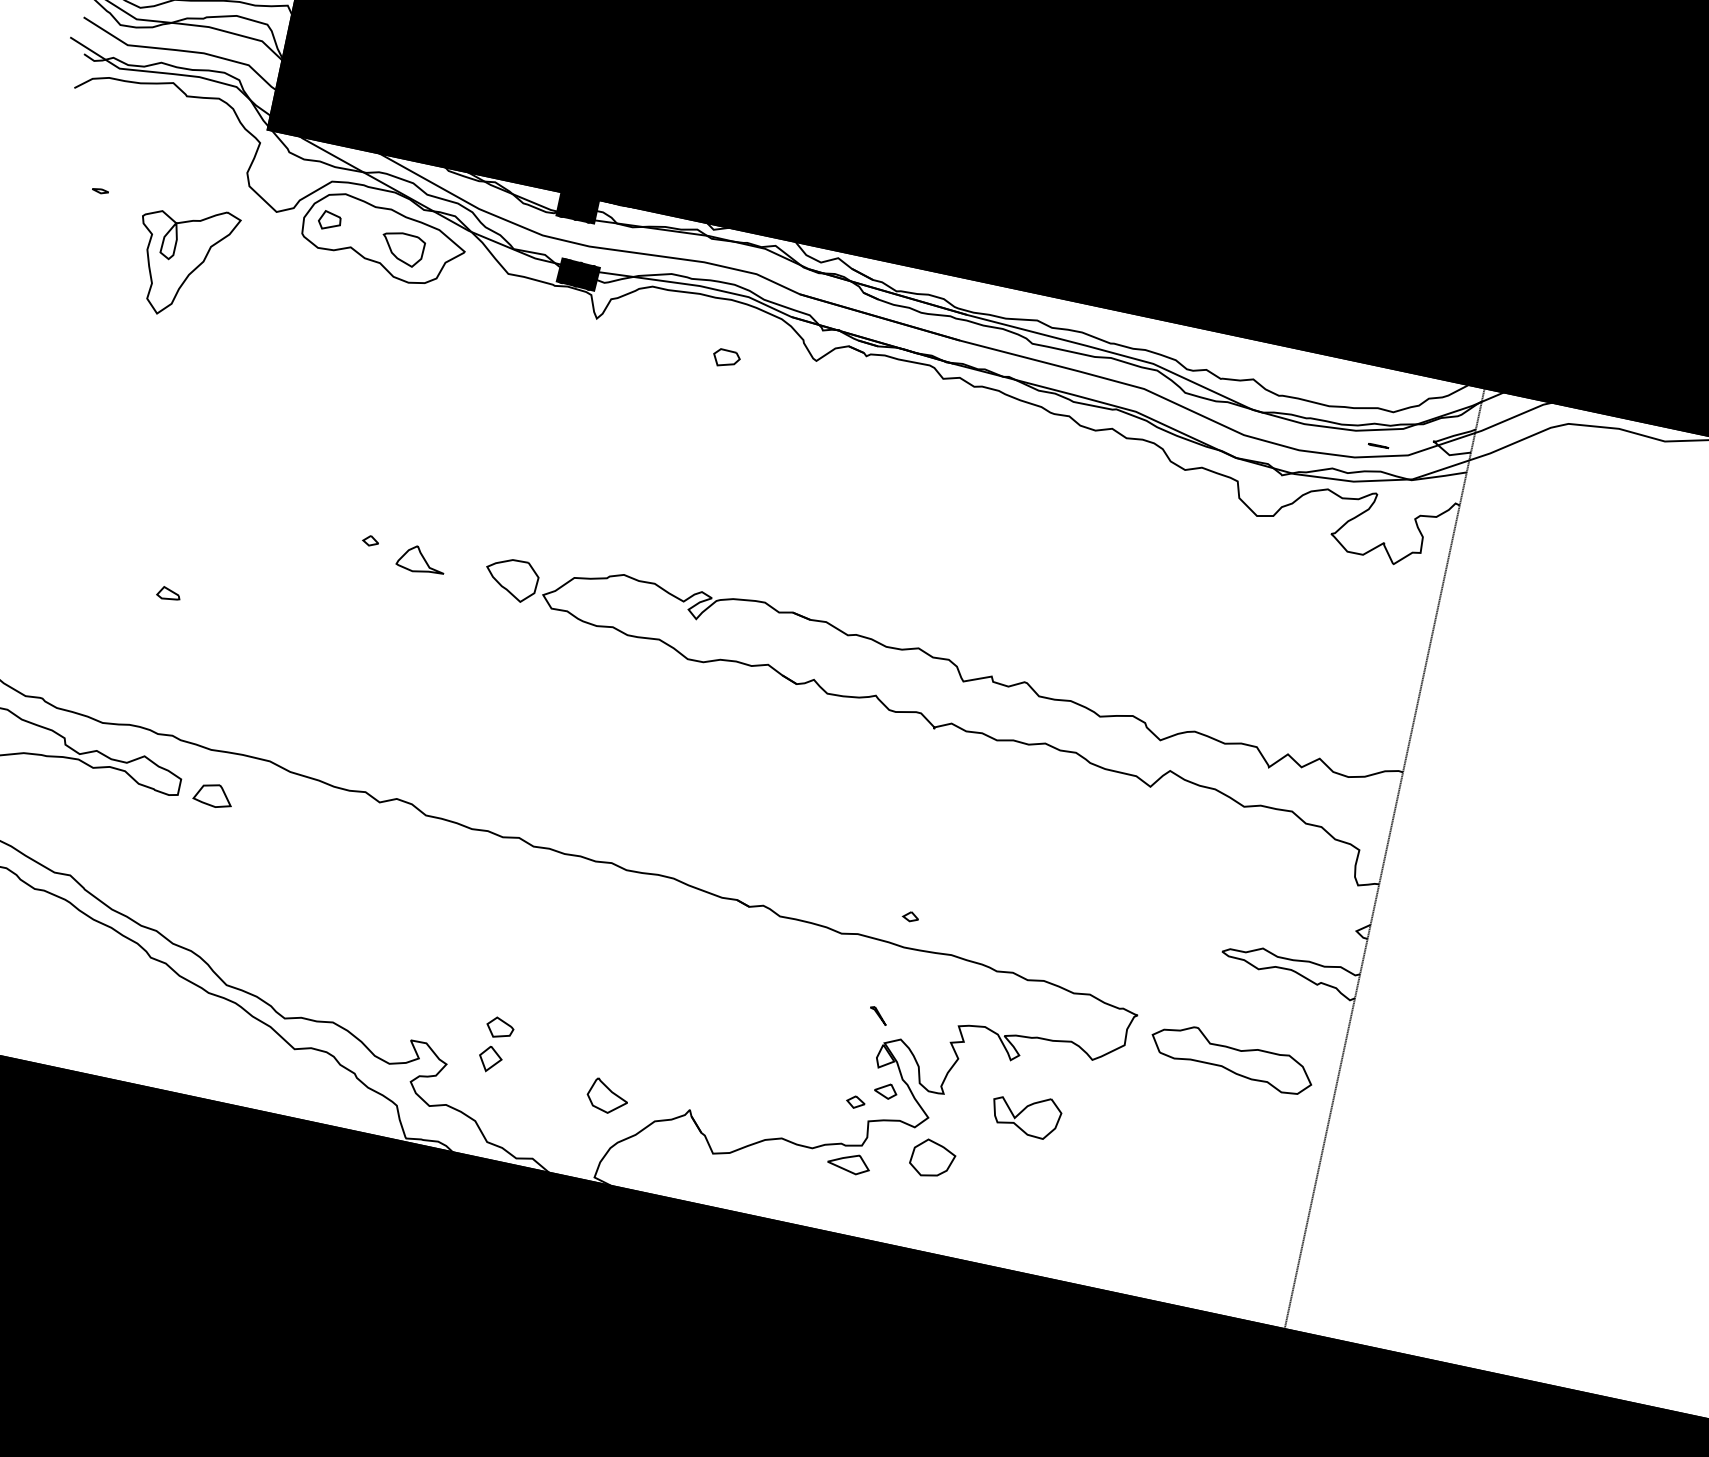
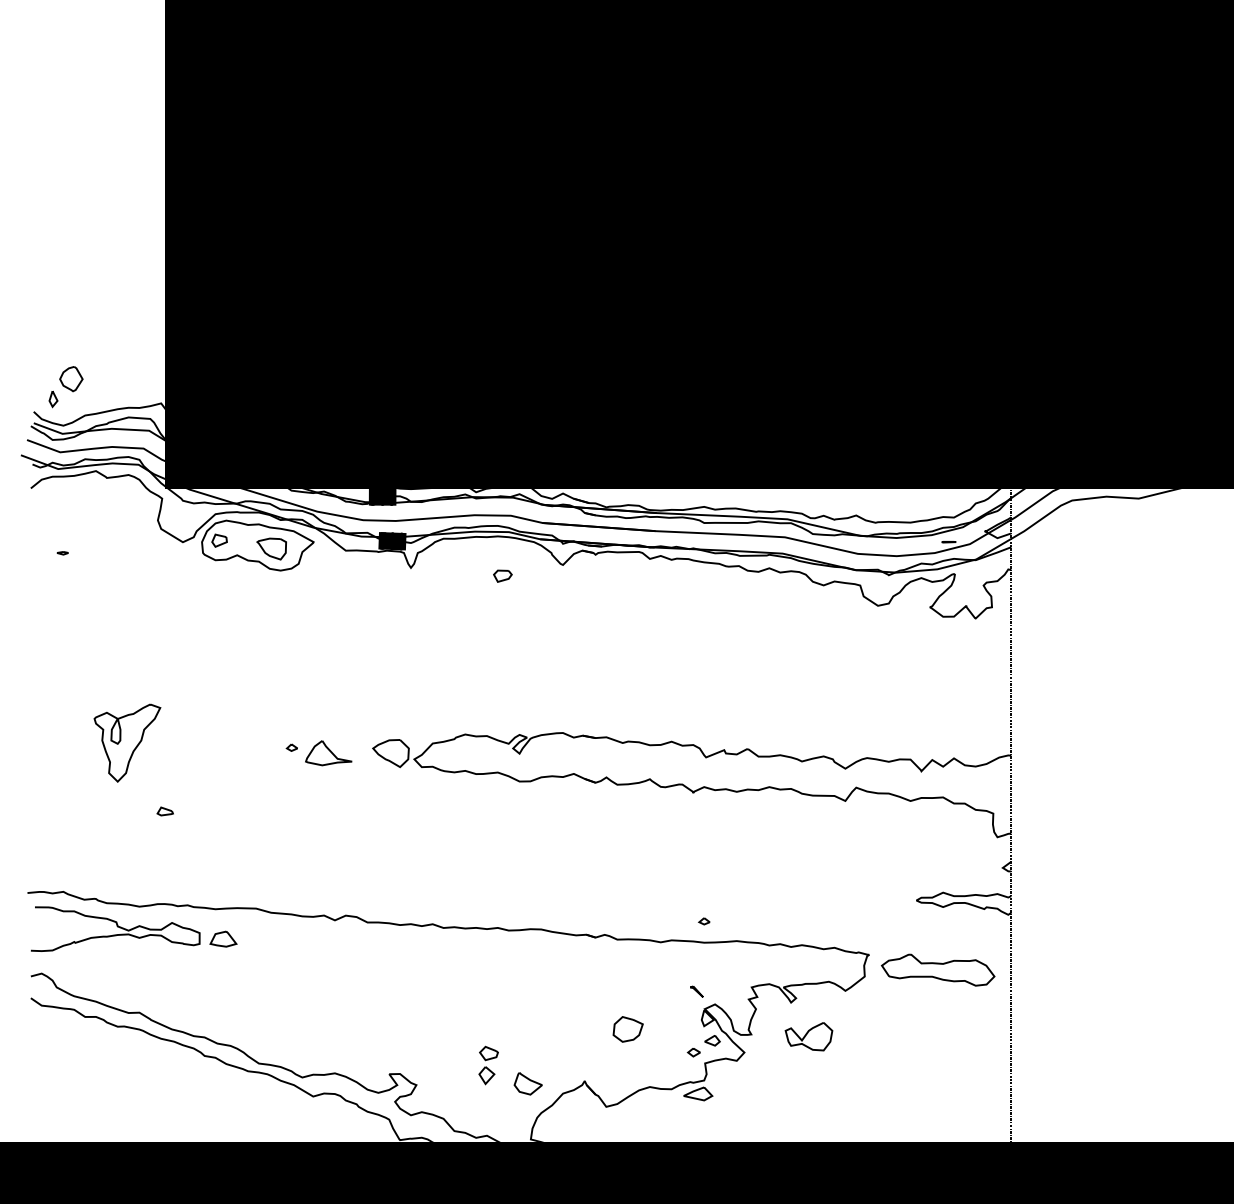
part: (183, 260) -> (127, 742), moved
part: (421, 560) -> (328, 753), size x1.4
part: (495, 1045) -> (488, 1065), moved
part: (931, 1158) -> (627, 1029), moved

